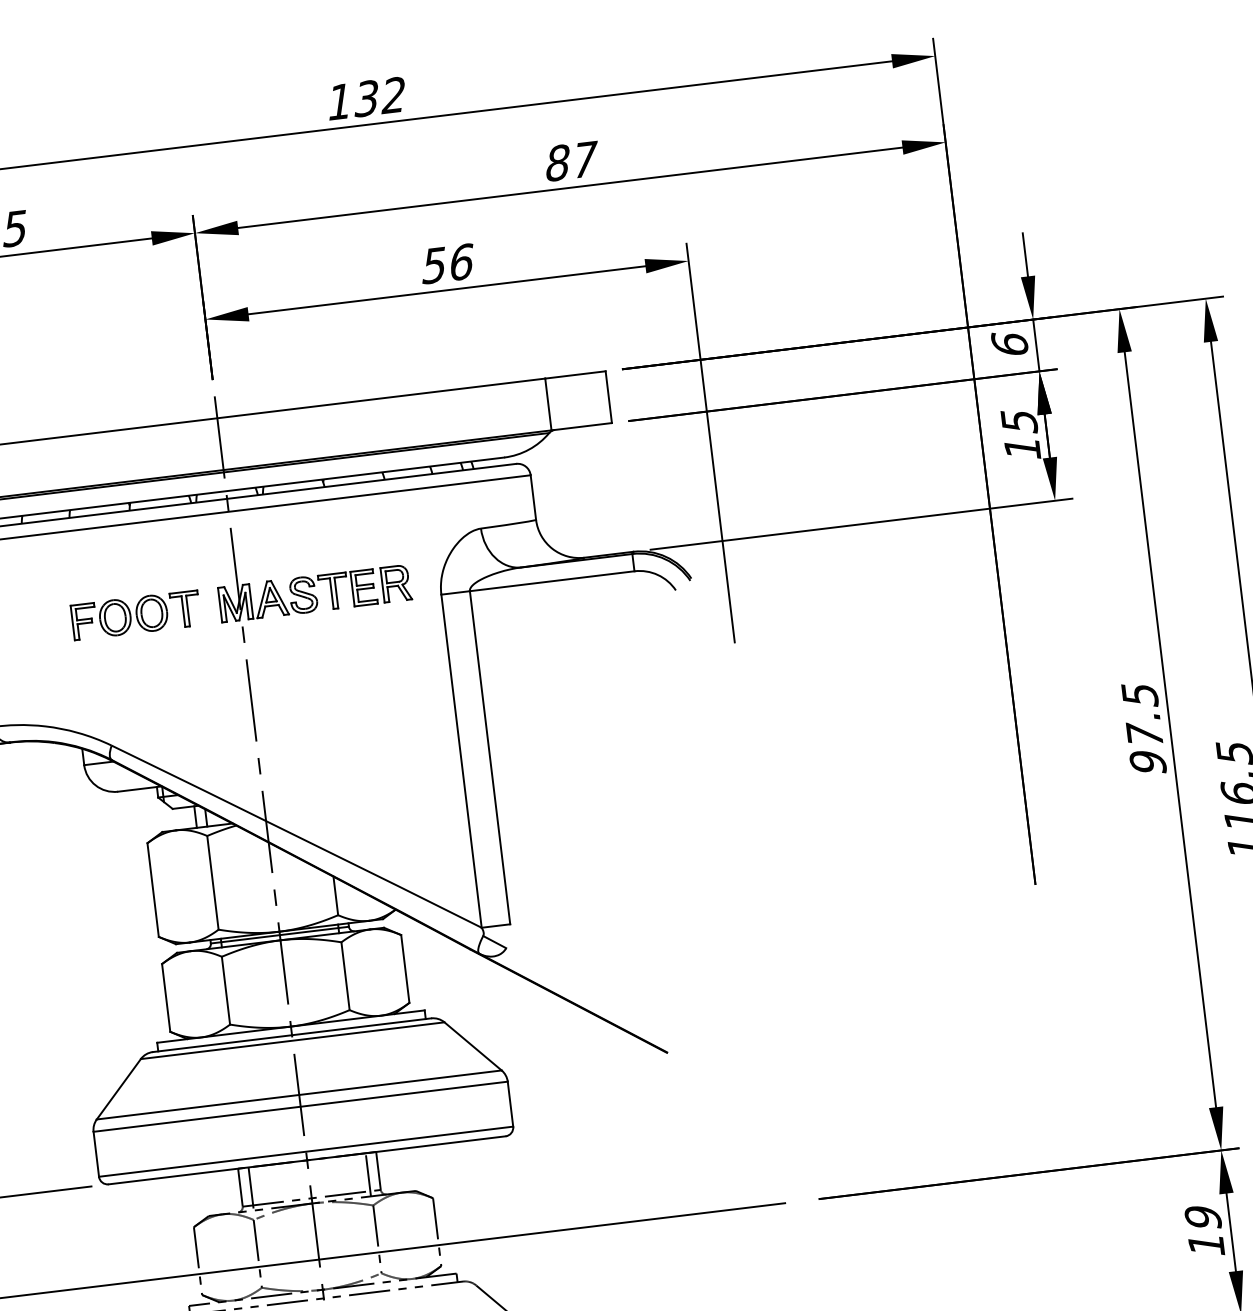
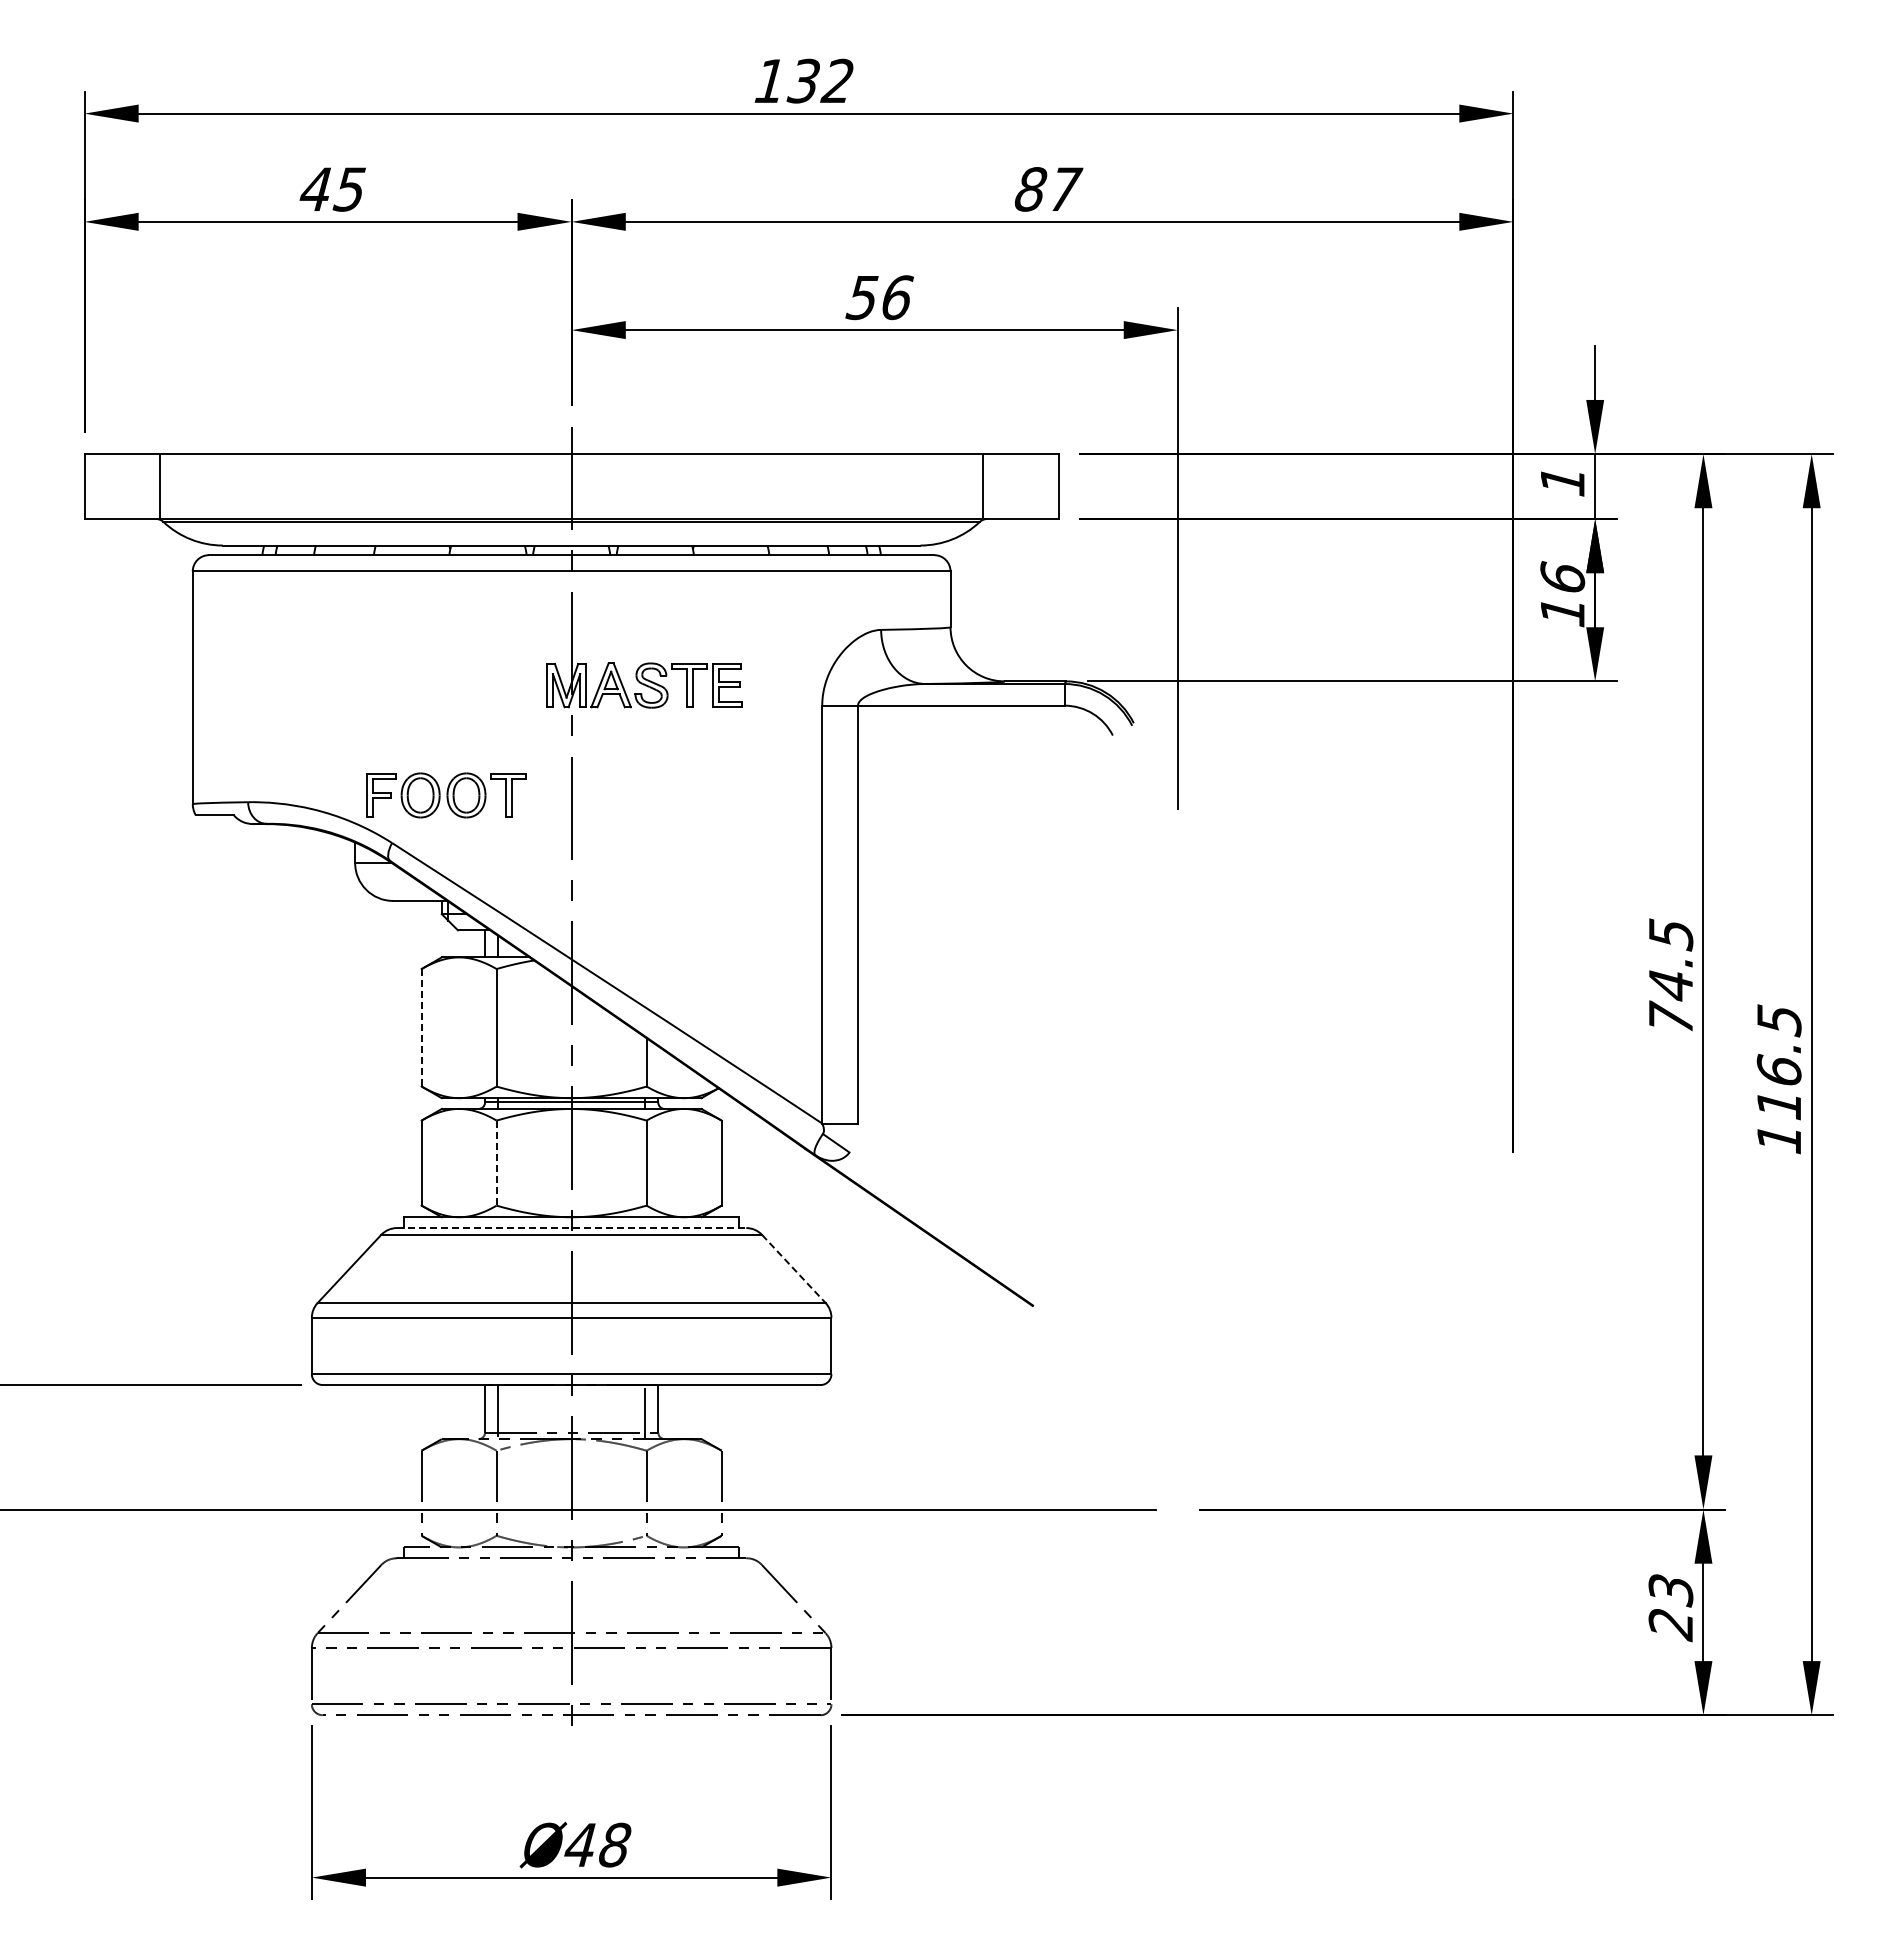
text: (1009, 343) -> (1562, 480), 6 -> 1
text: (1019, 421) -> (1562, 578), 15 -> 16
part: (396, 582) -> (768, 684), removed
part: (135, 615) -> (446, 795), moved
text: (1145, 747) -> (1670, 1000), 97.5 -> 74.5
line: (152, 889) -> (421, 1027), solid -> dashed
line: (225, 991) -> (496, 1163), solid -> dashed
line: (291, 1035) -> (571, 1228), solid -> dashed
line: (472, 1046) -> (793, 1268), solid -> dashed
text: (1204, 1232) -> (1670, 1608), 19 -> 23

